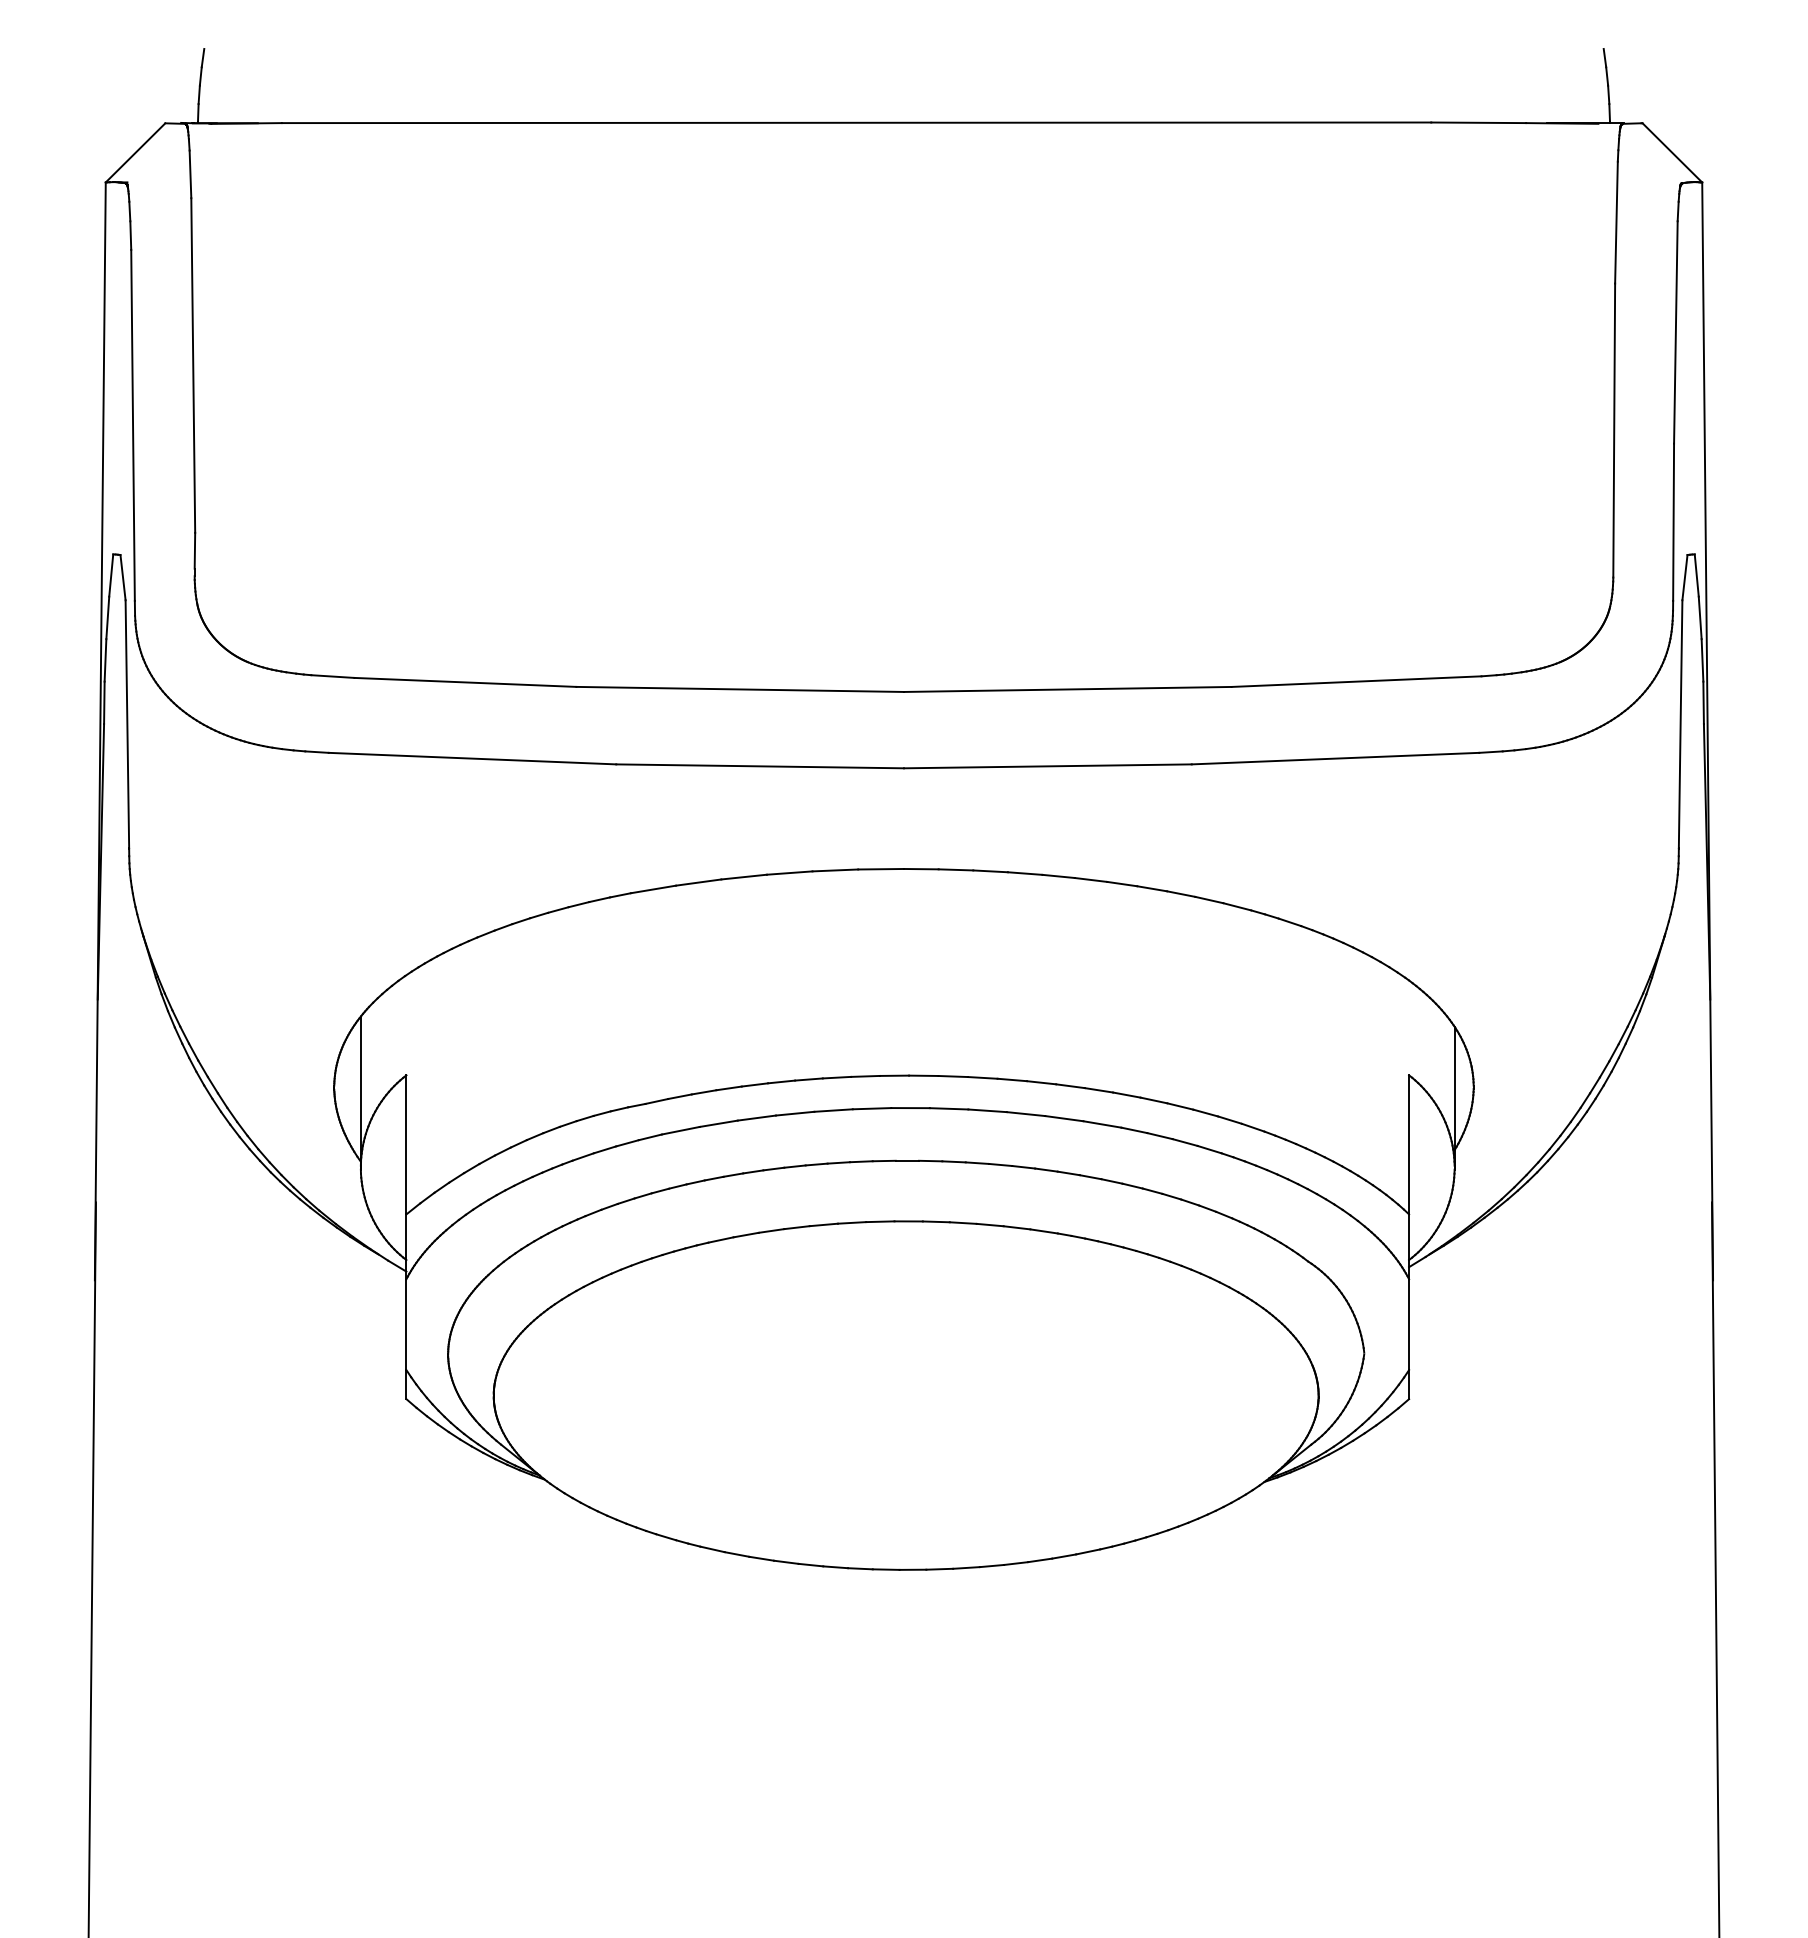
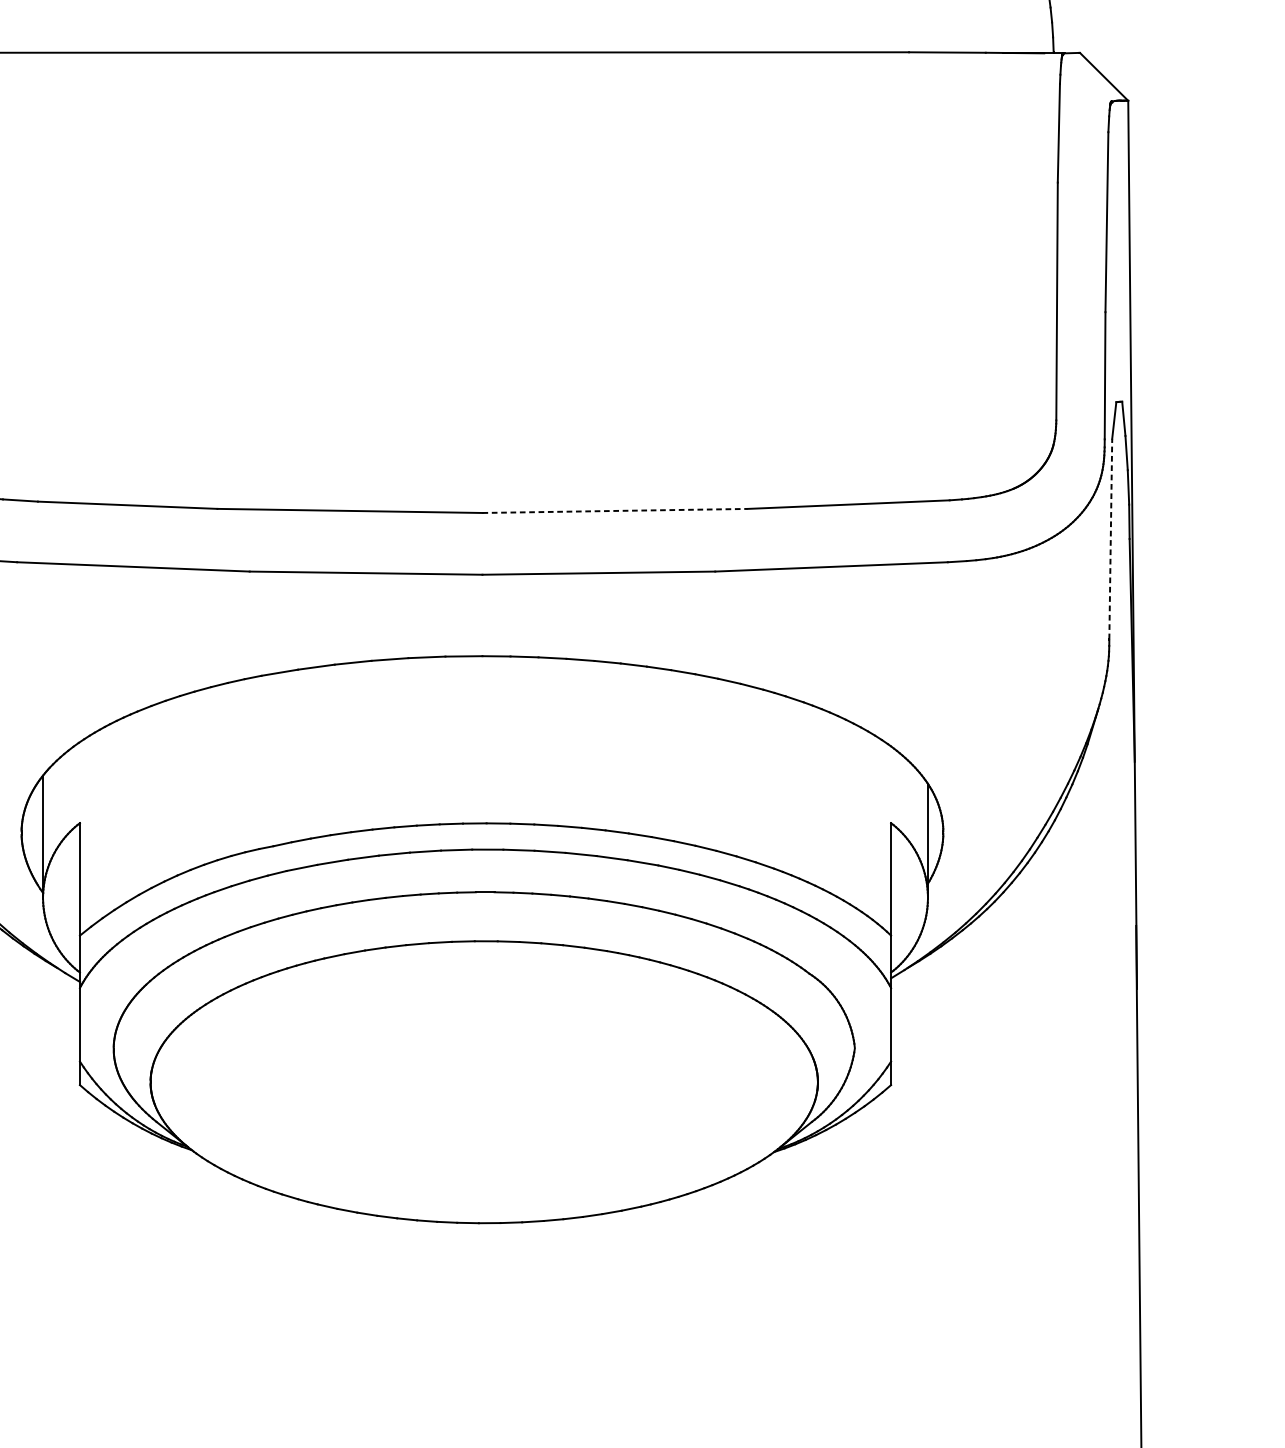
line: (1067, 689) -> (614, 510), solid -> dashed
line: (1680, 724) -> (1110, 539), solid -> dashed

